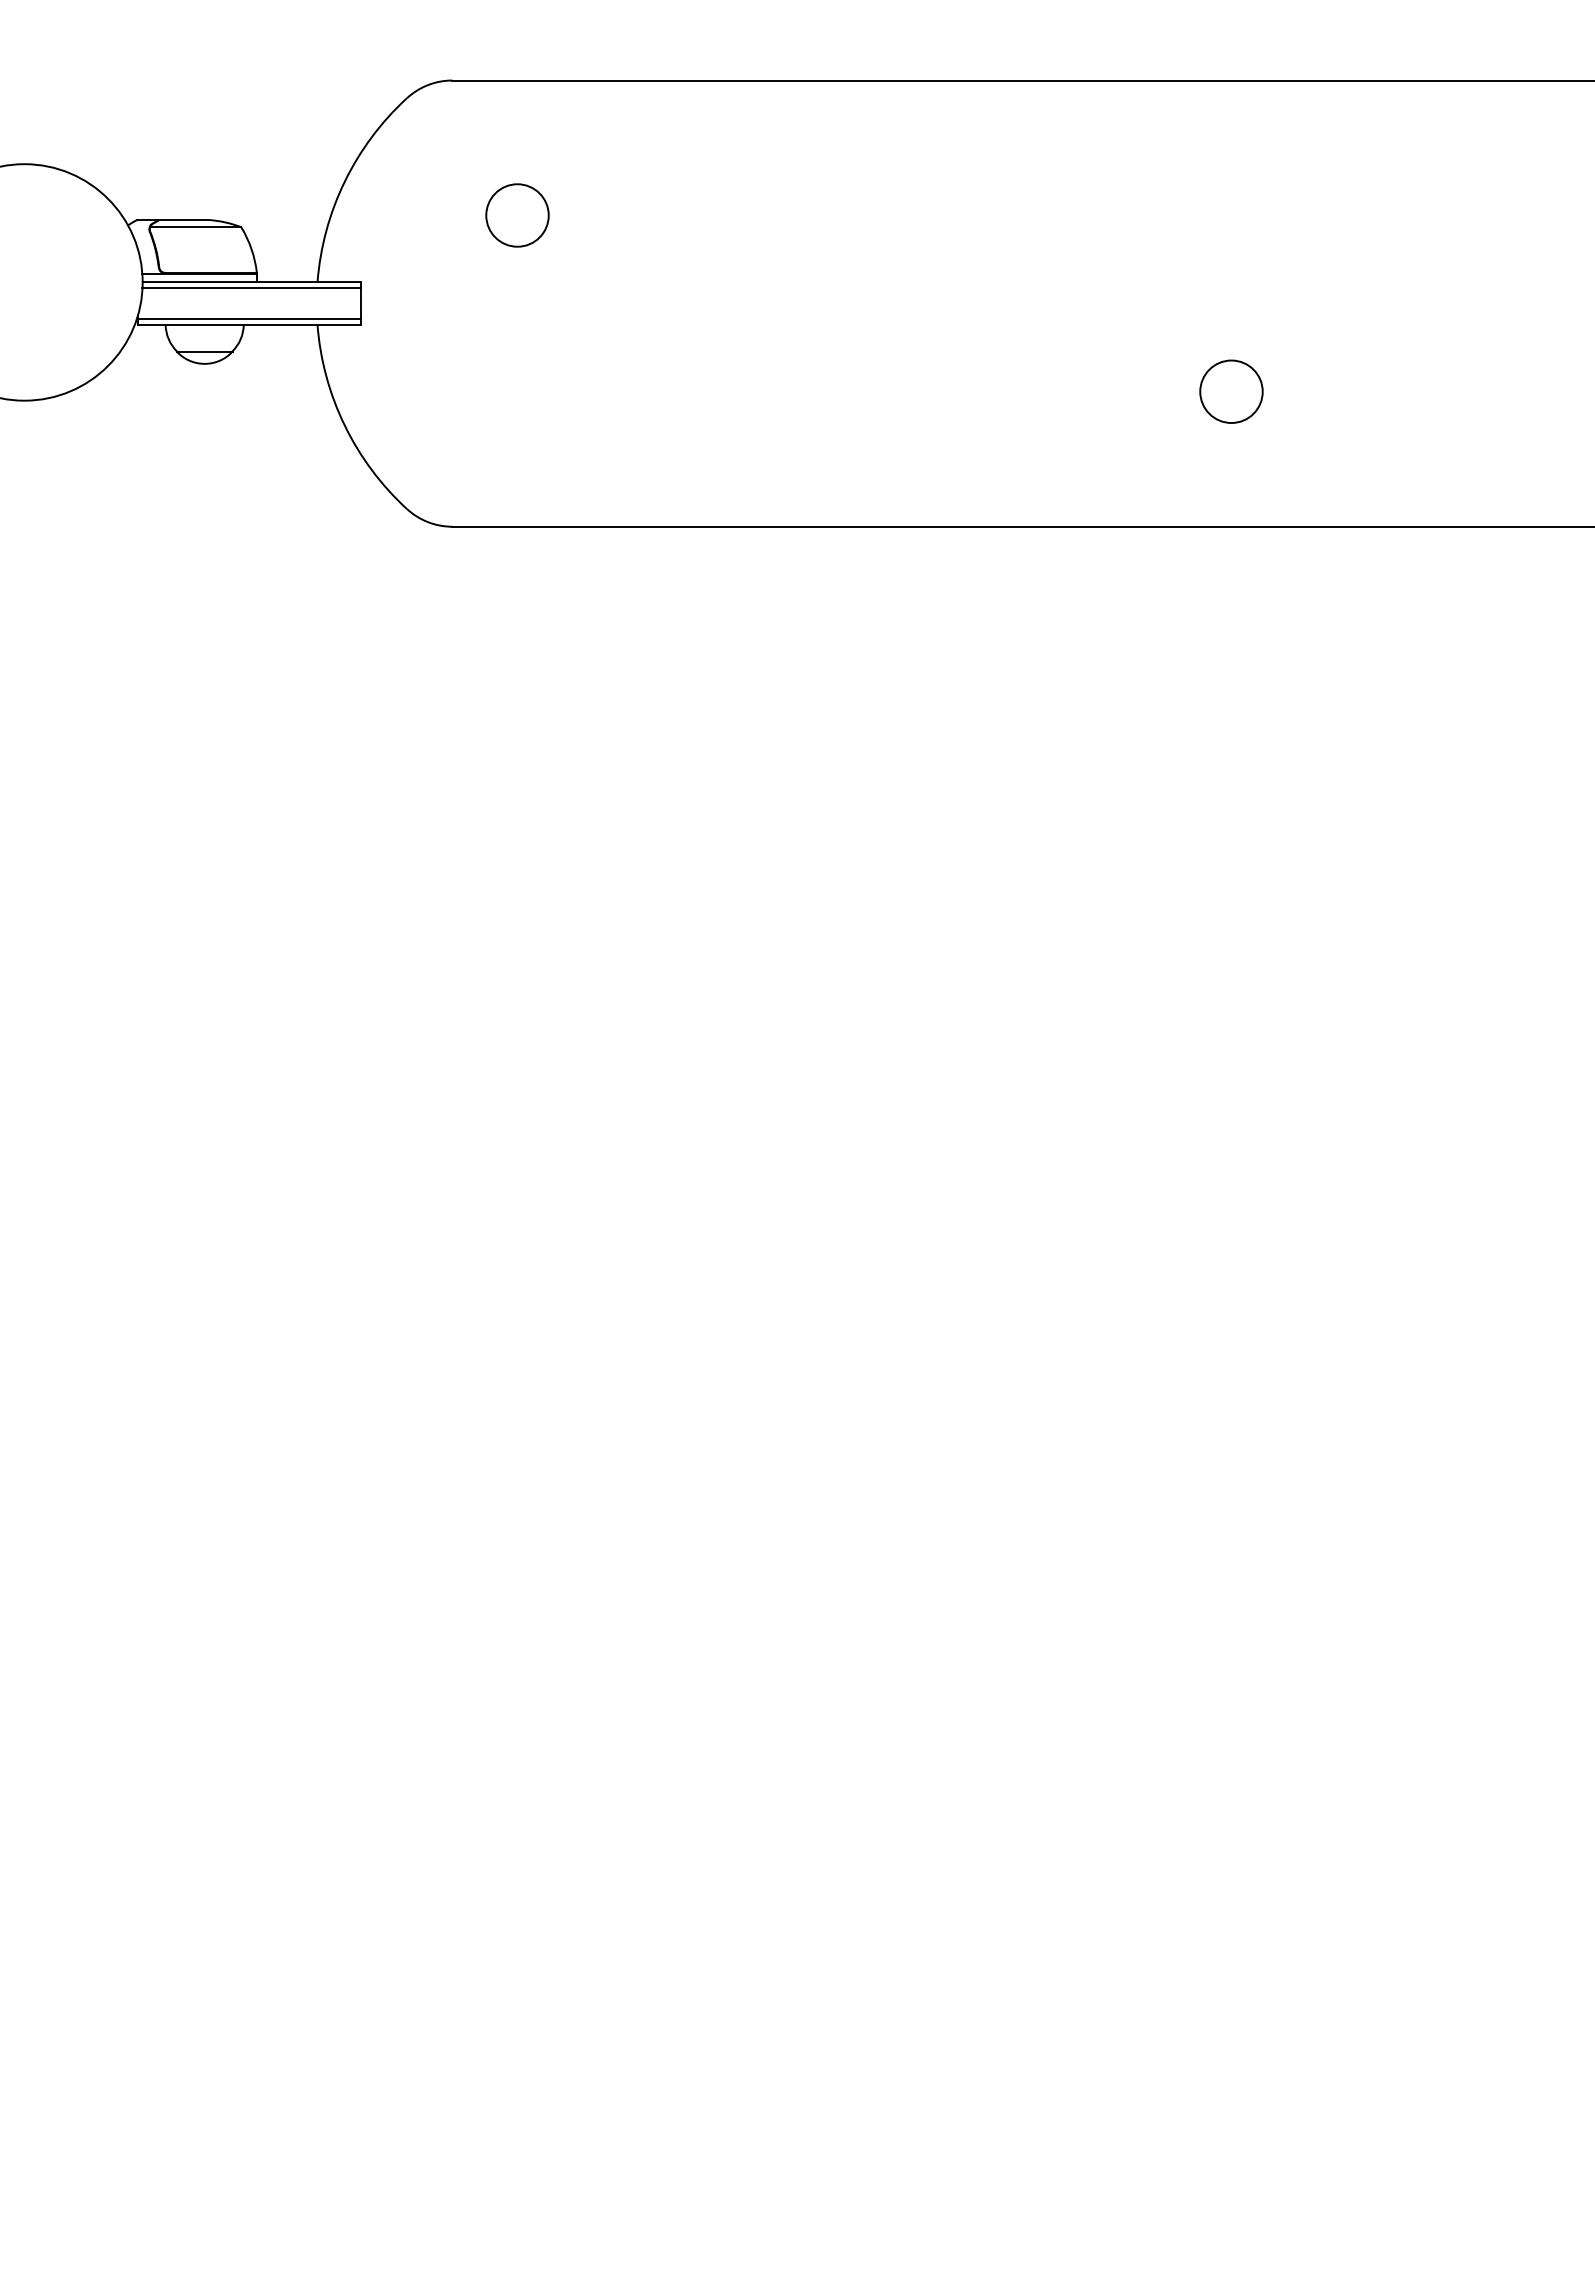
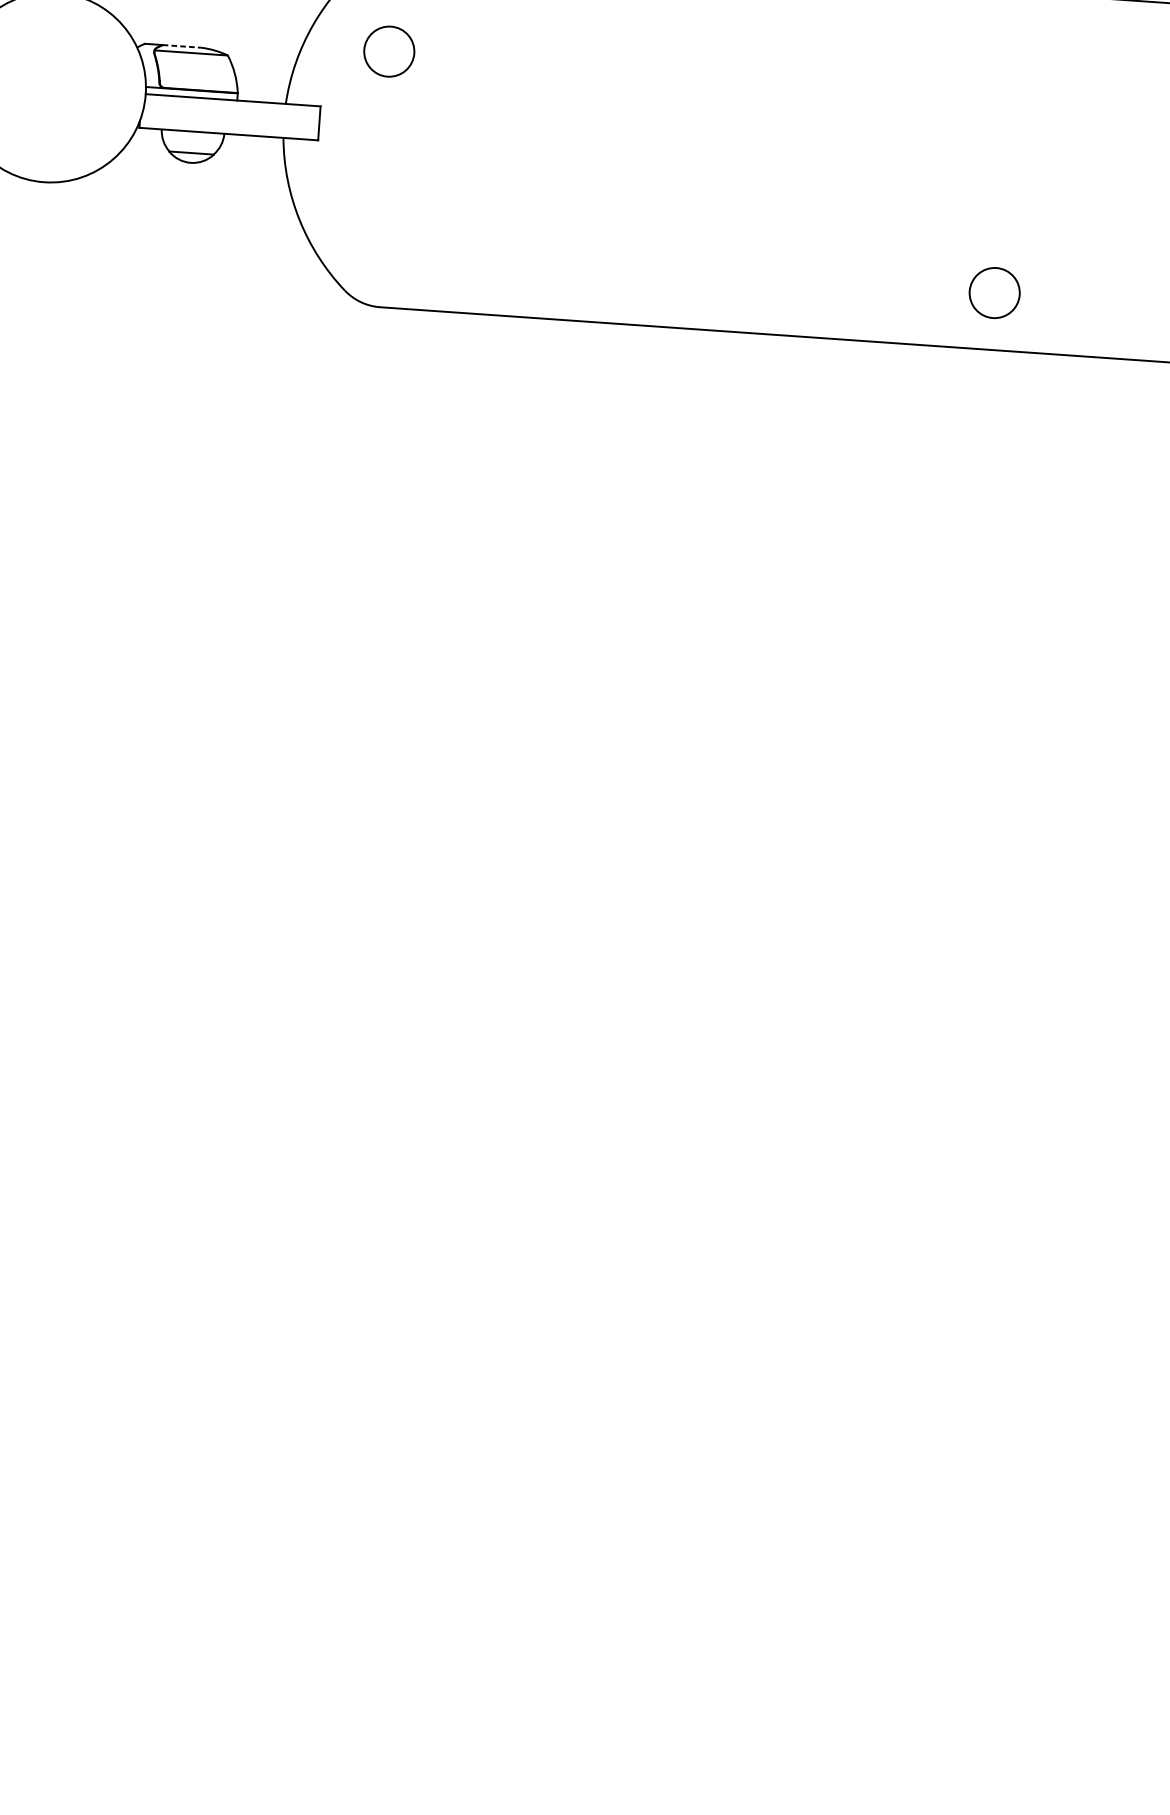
circle: (517, 215) -> (389, 51), moved
line: (184, 219) -> (182, 46), solid -> dashed
line: (251, 288) -> (232, 105), removed
line: (248, 319) -> (228, 129), removed
circle: (1231, 391) -> (994, 292), moved

